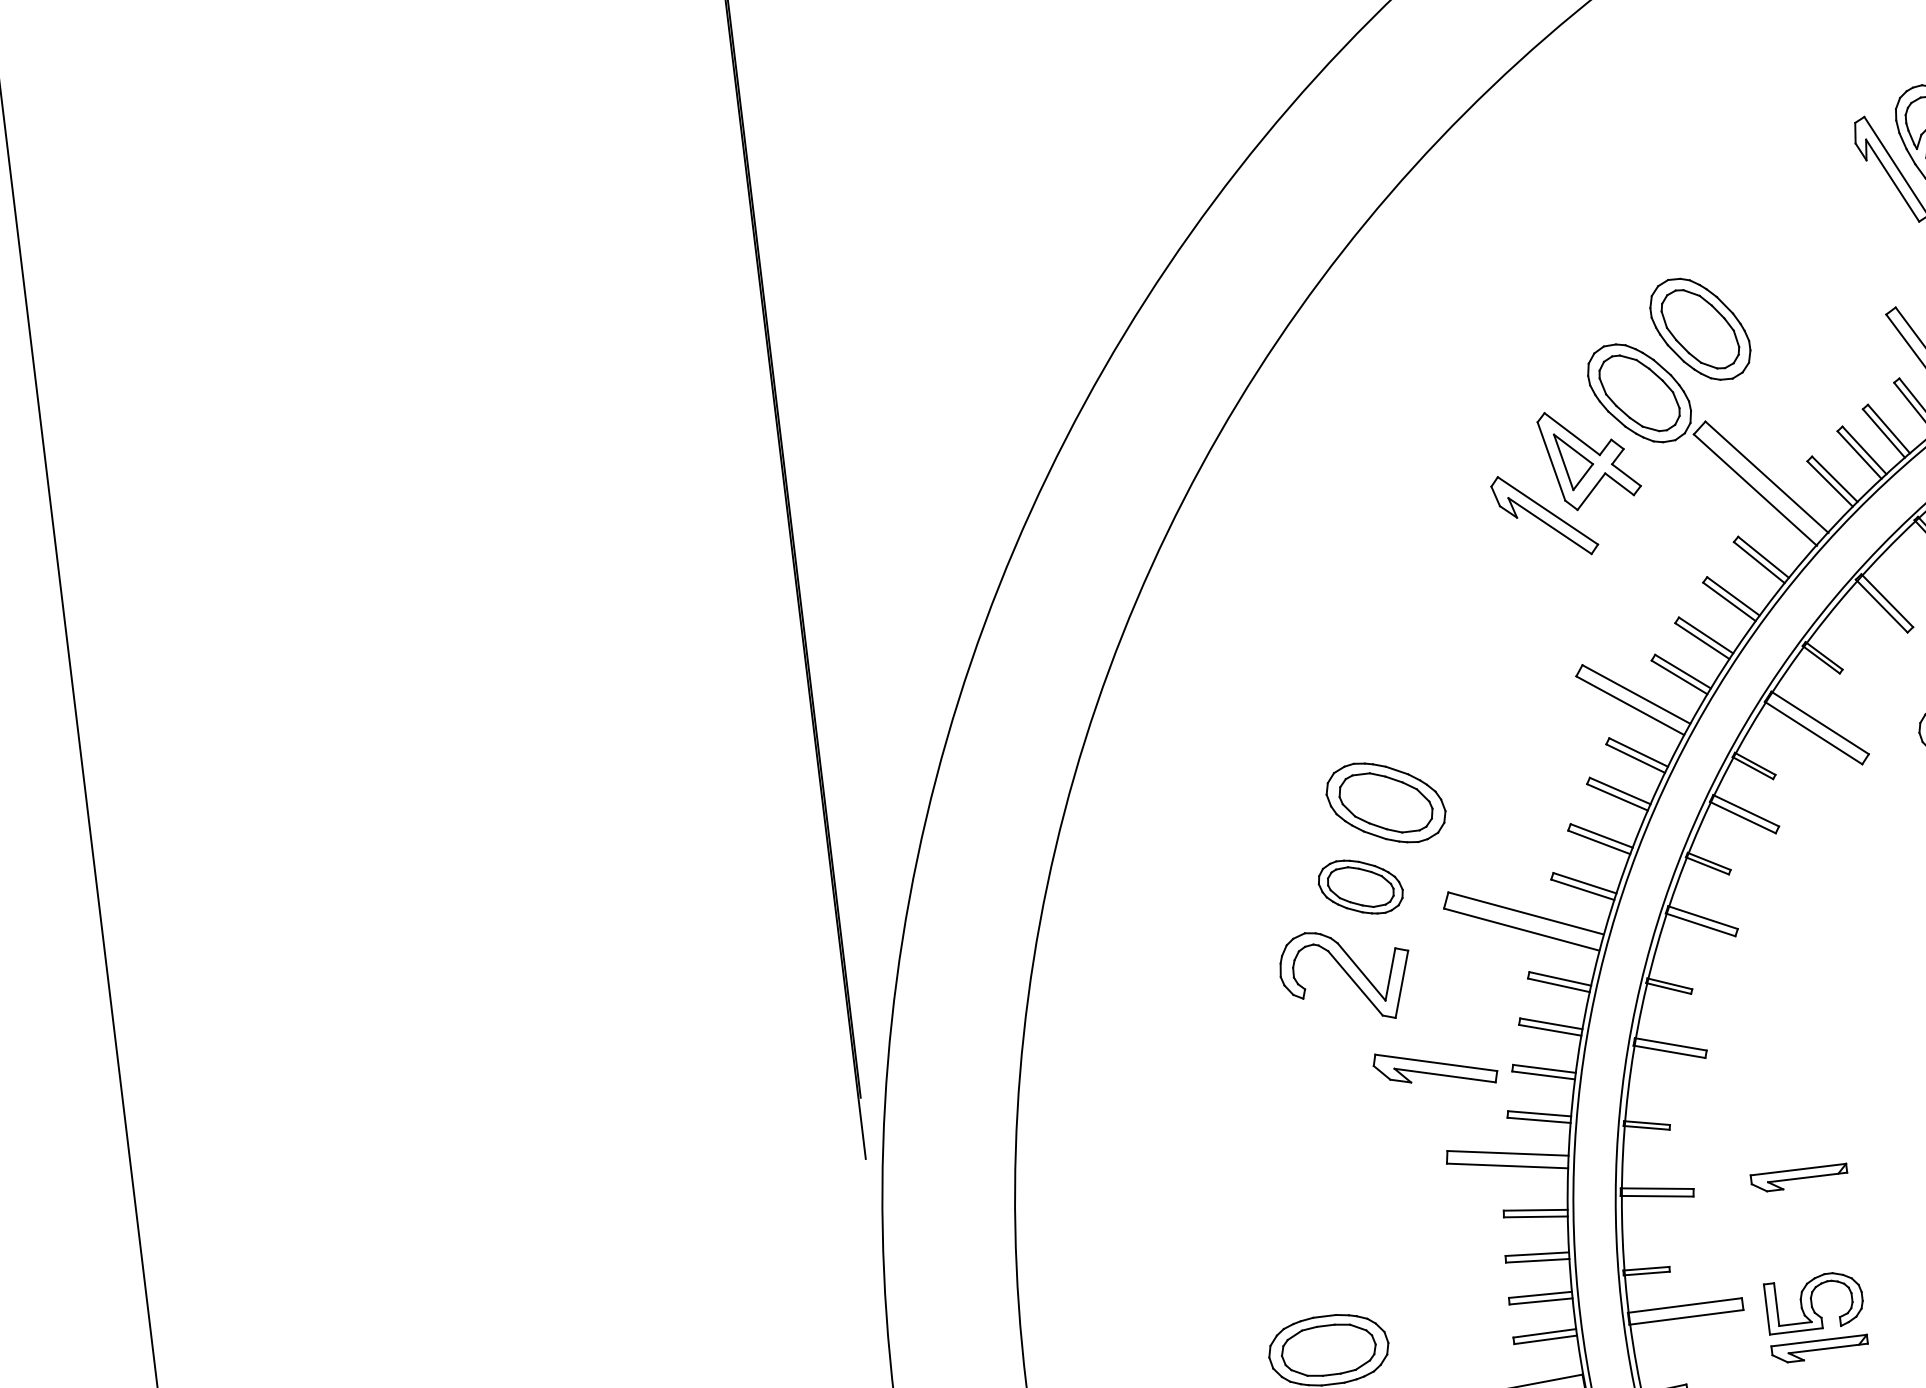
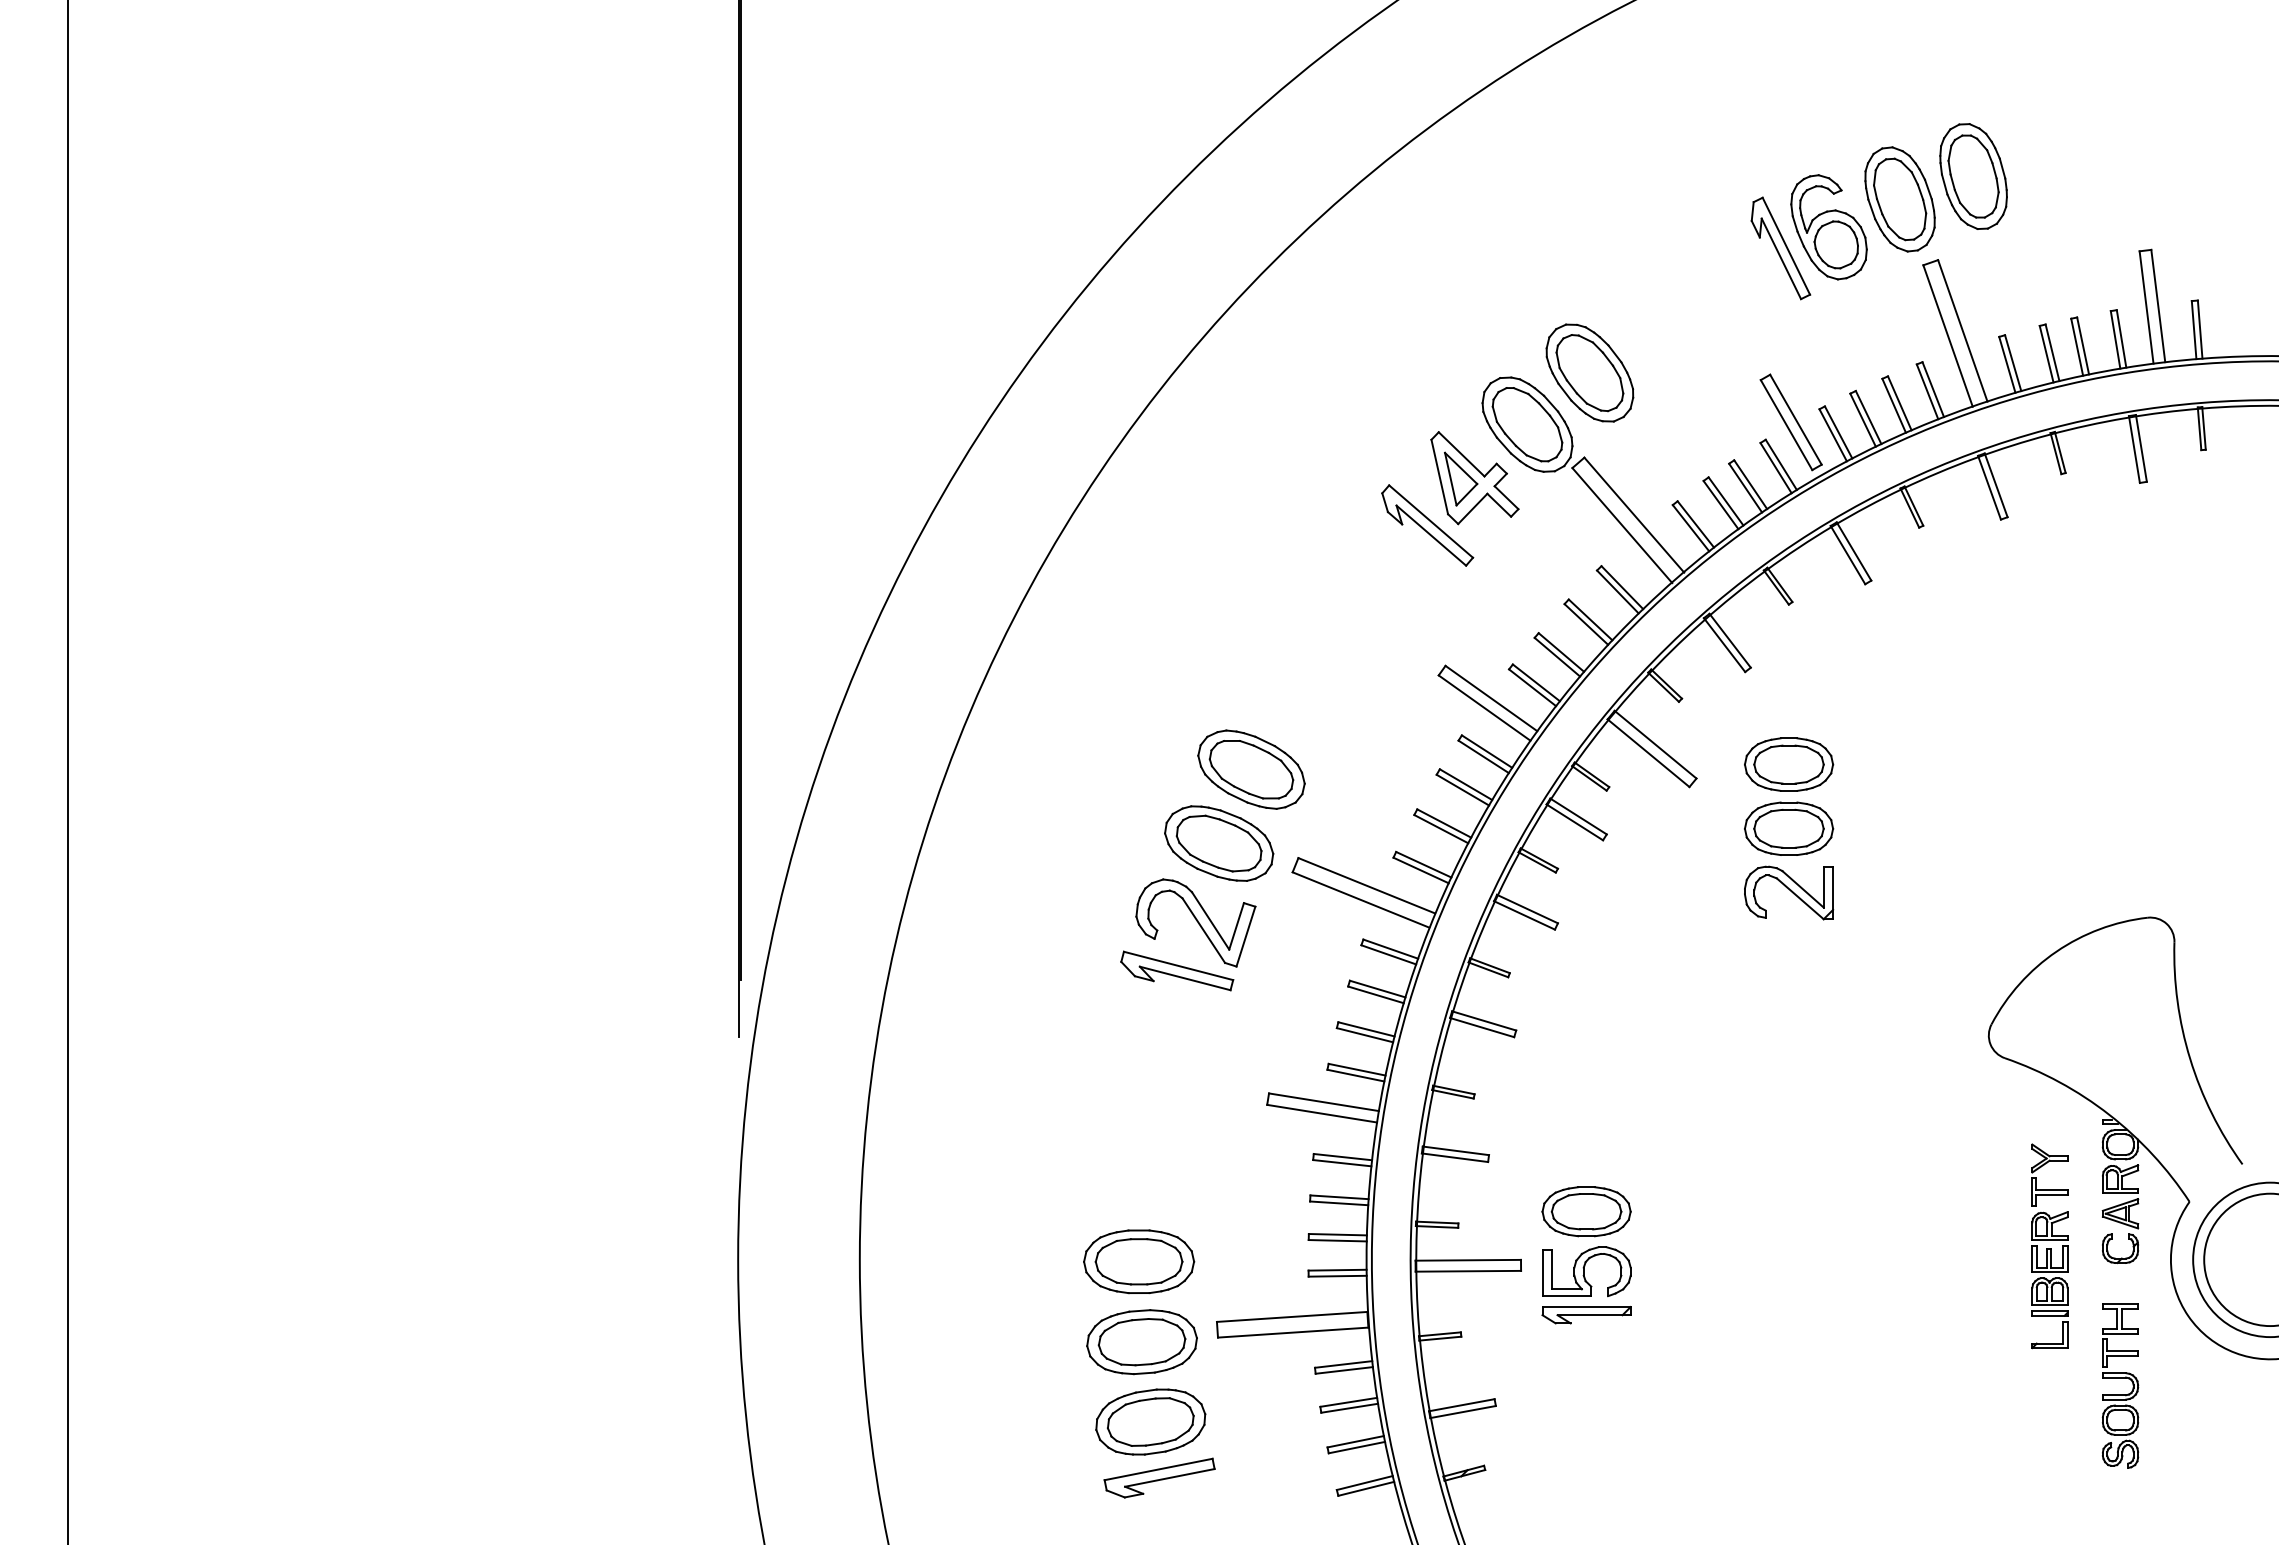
part: (1361, 886) -> (1219, 843), size x1.43
part: (1435, 1067) -> (1177, 970), moved
part: (1799, 1178) -> (1586, 1157), removed
part: (1806, 1237) -> (1586, 1211), added

